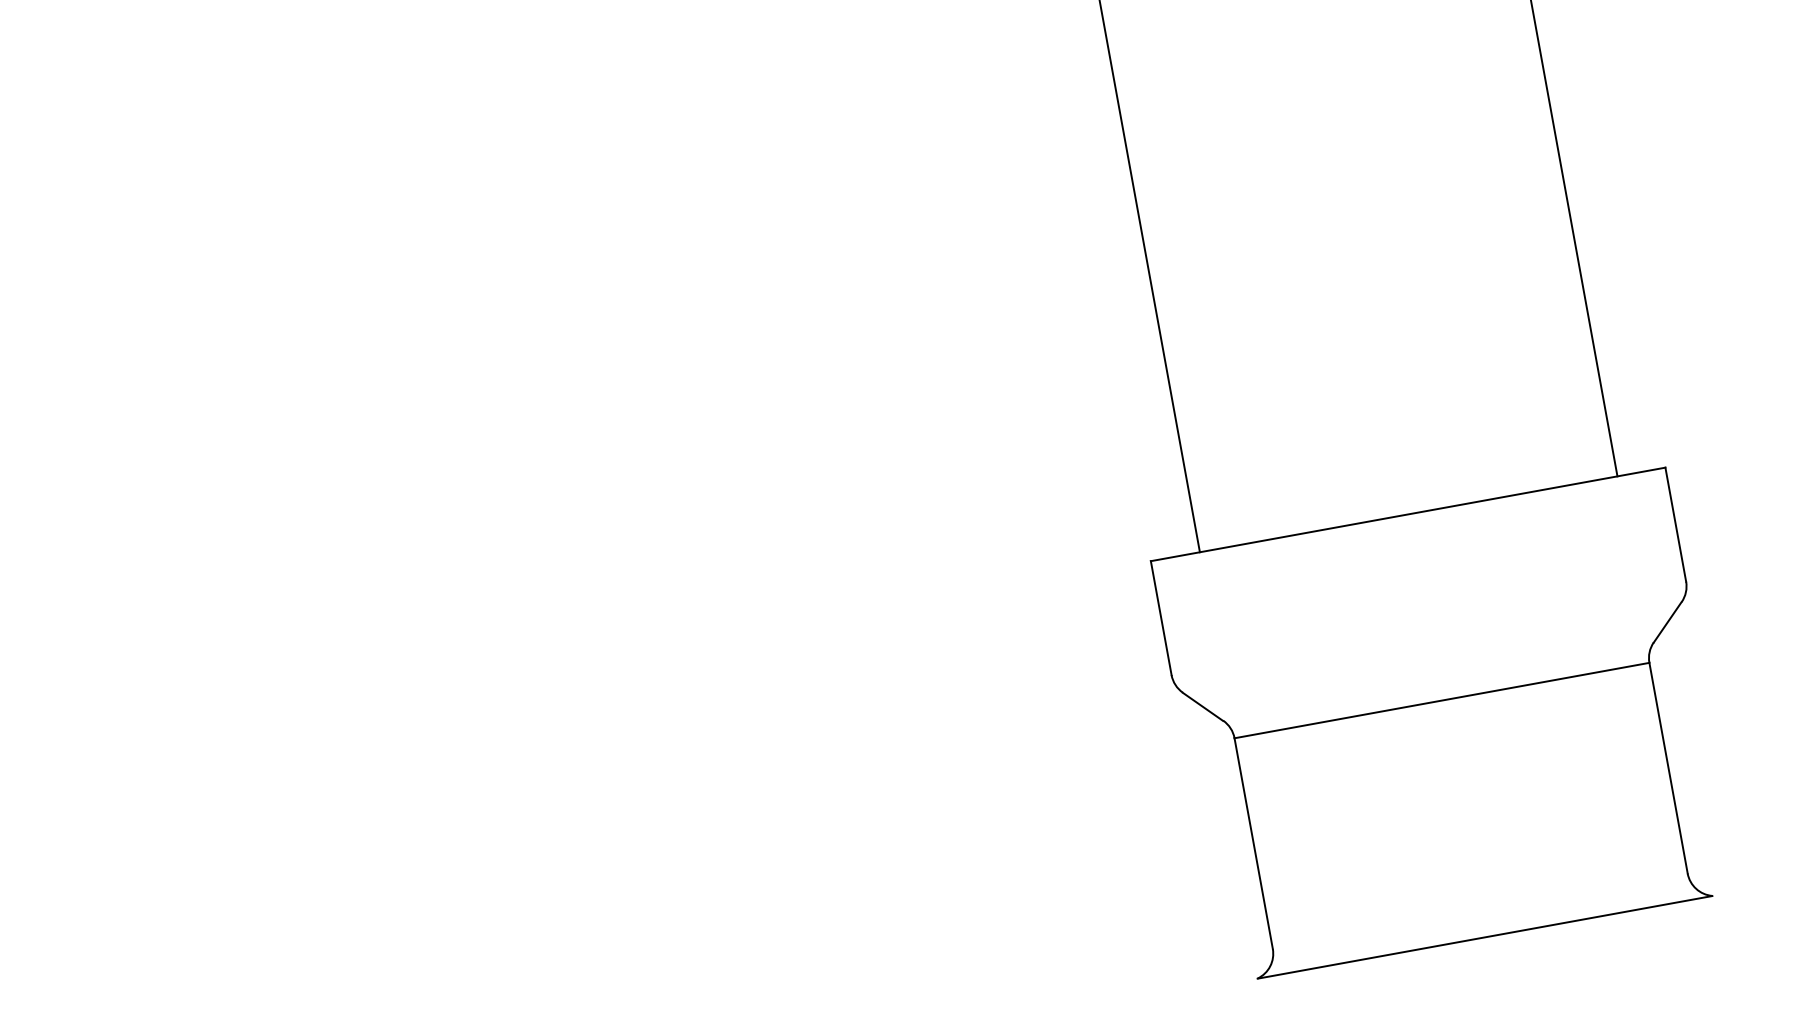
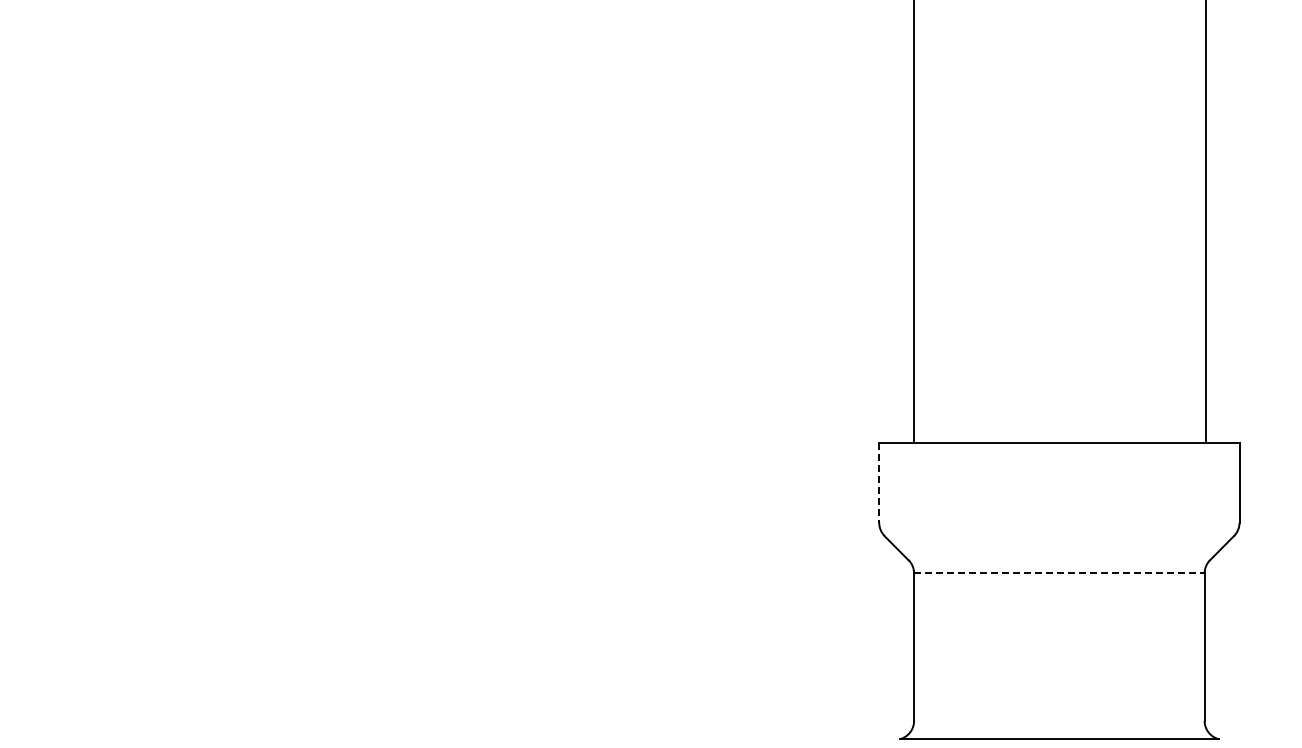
line: (1161, 617) -> (879, 482), solid -> dashed
line: (1442, 700) -> (1059, 573), solid -> dashed

